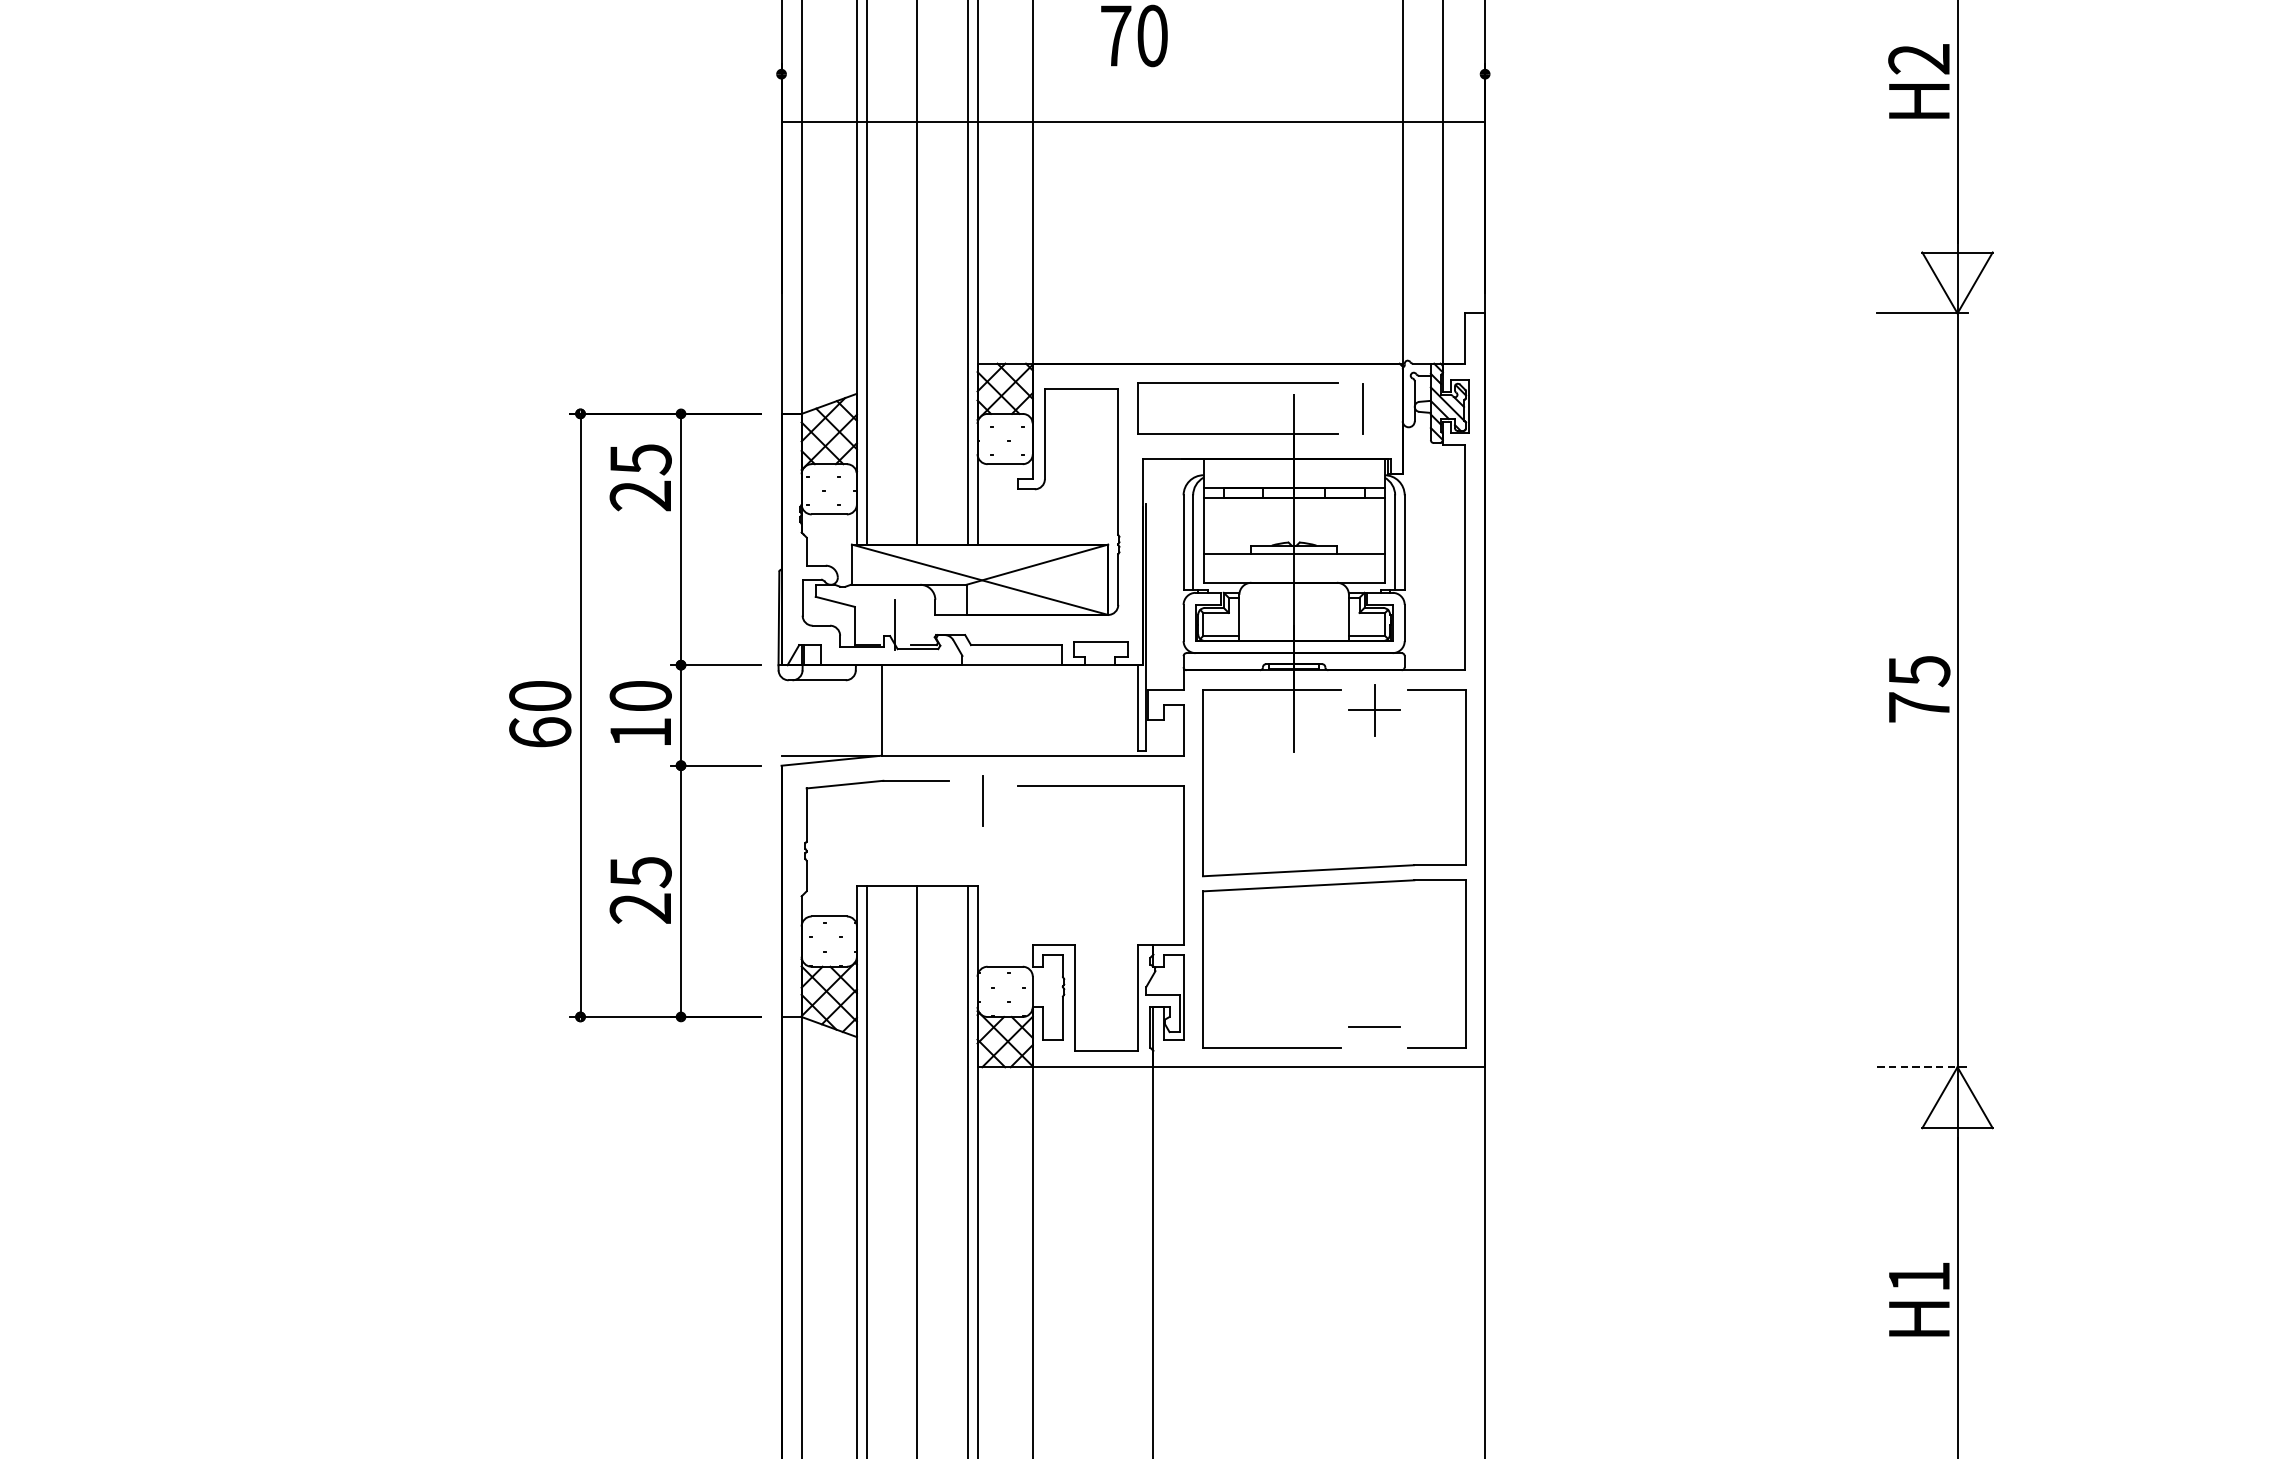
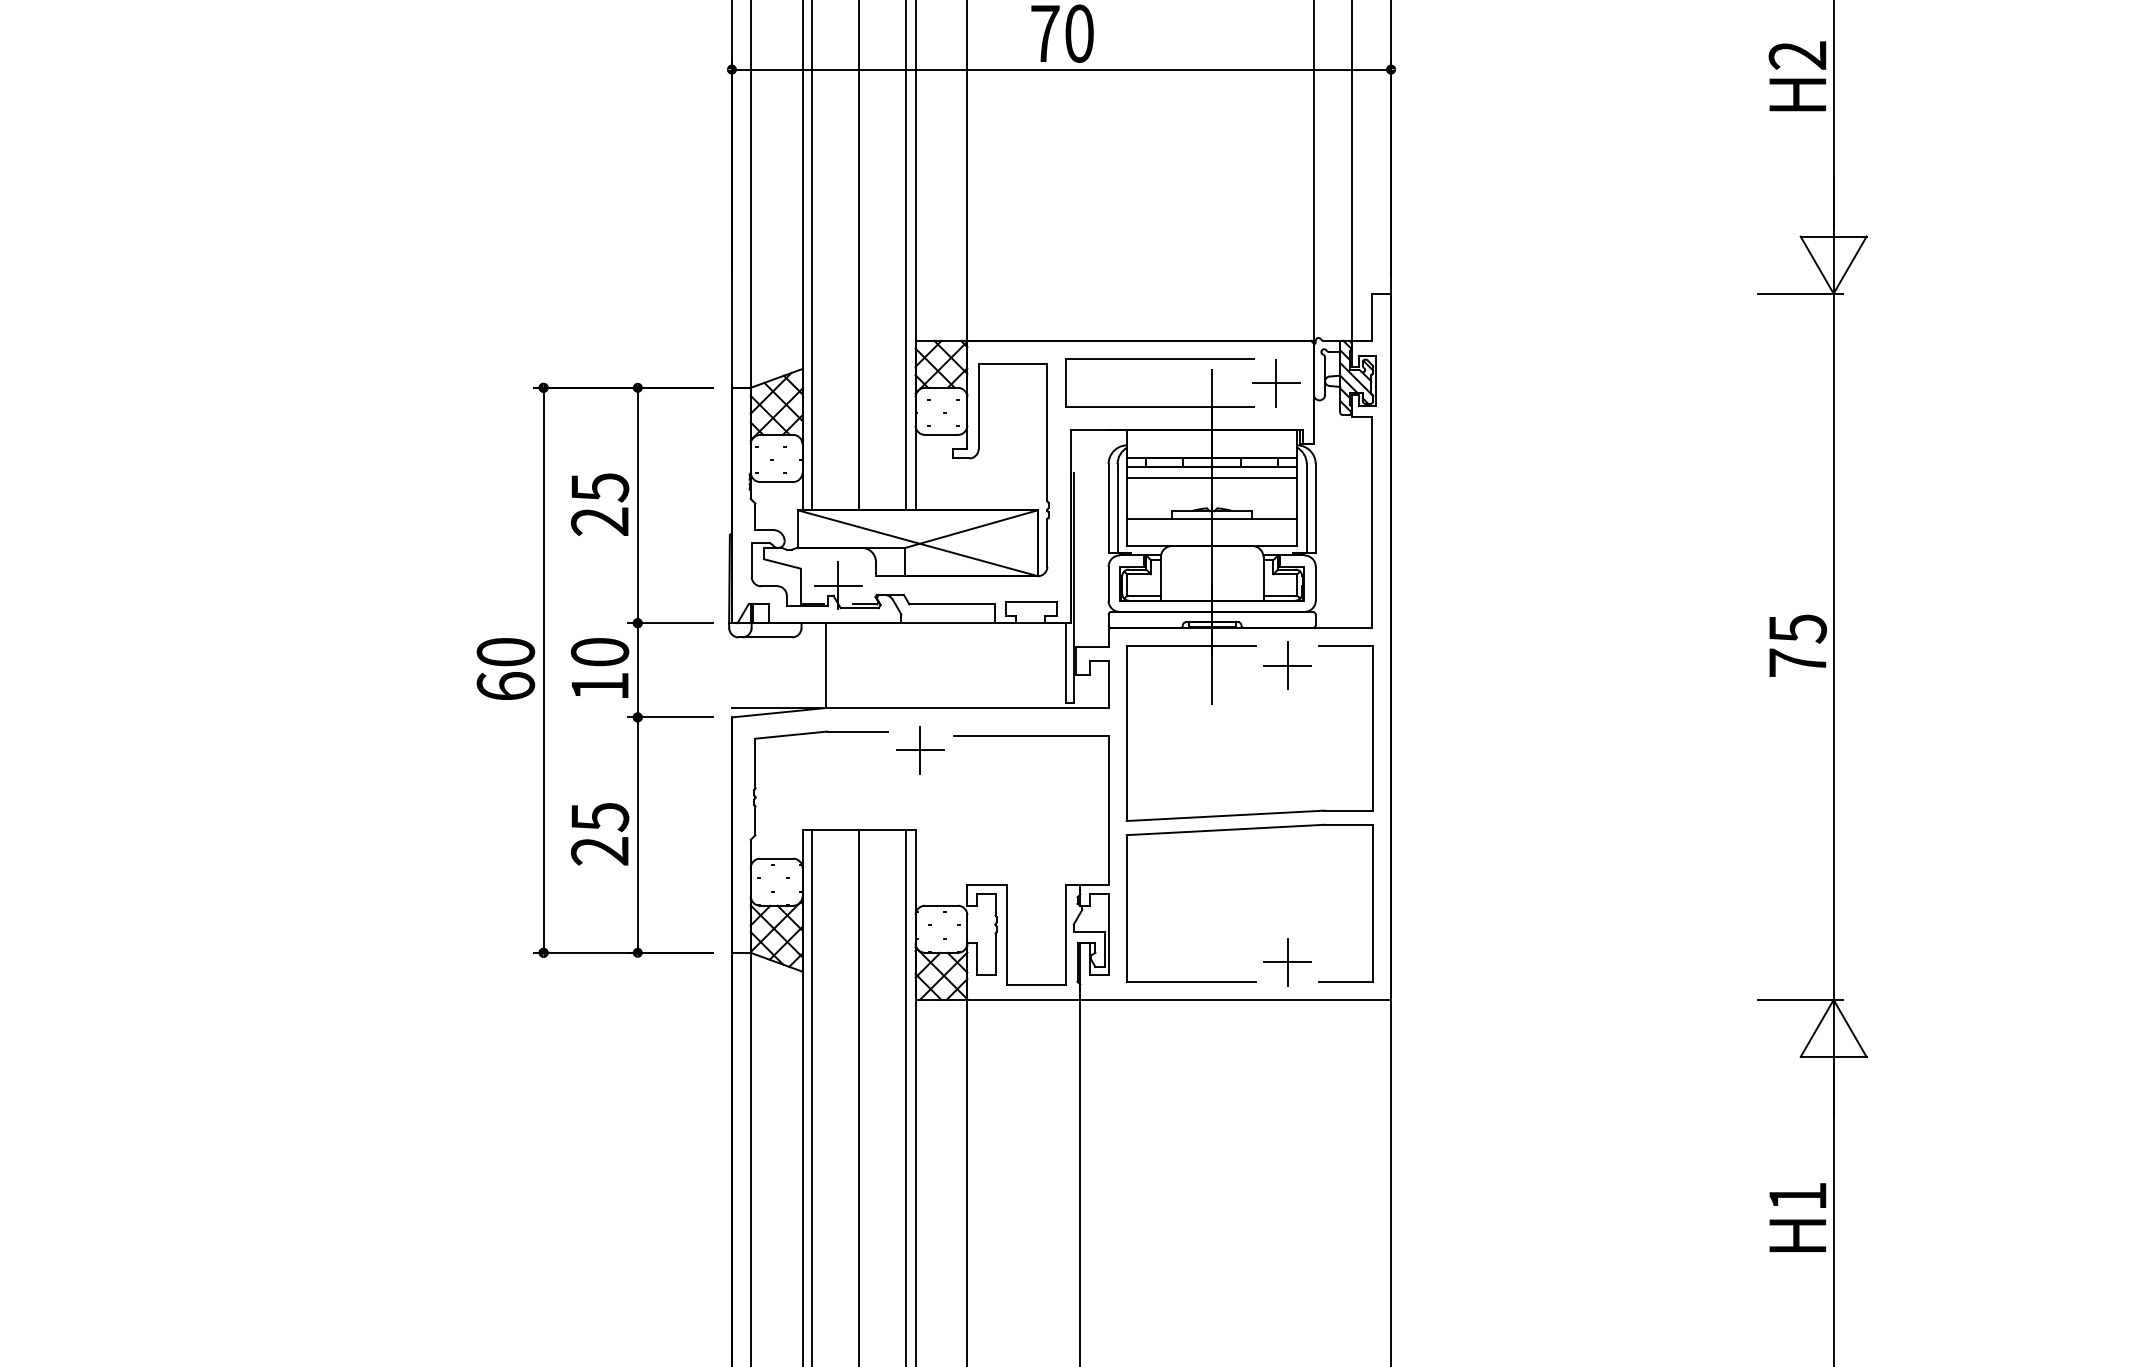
line: (1133, 122) -> (1061, 69), moved
line: (1361, 409) -> (1275, 383), added
text: (640, 477) -> (599, 504), moved
line: (1293, 510) -> (1211, 478), added
line: (894, 624) -> (837, 585), added
line: (981, 801) -> (919, 750), added
line: (1374, 1026) -> (1287, 961), added
line: (1923, 1066) -> (1801, 999), dashed -> solid

